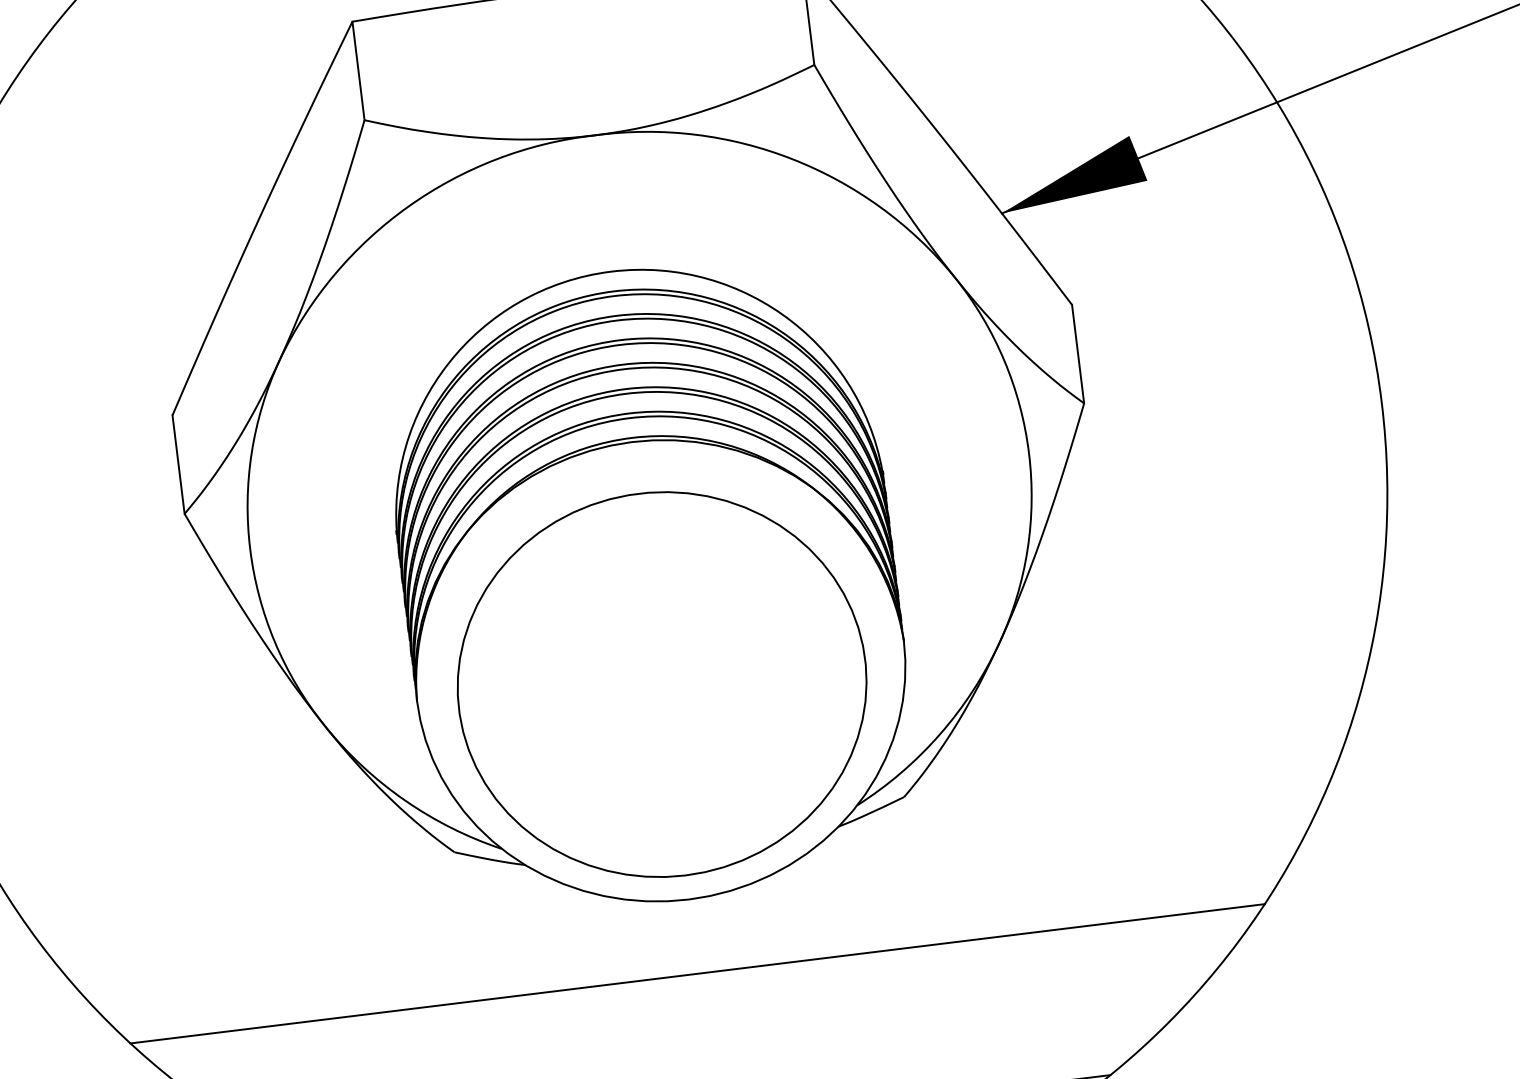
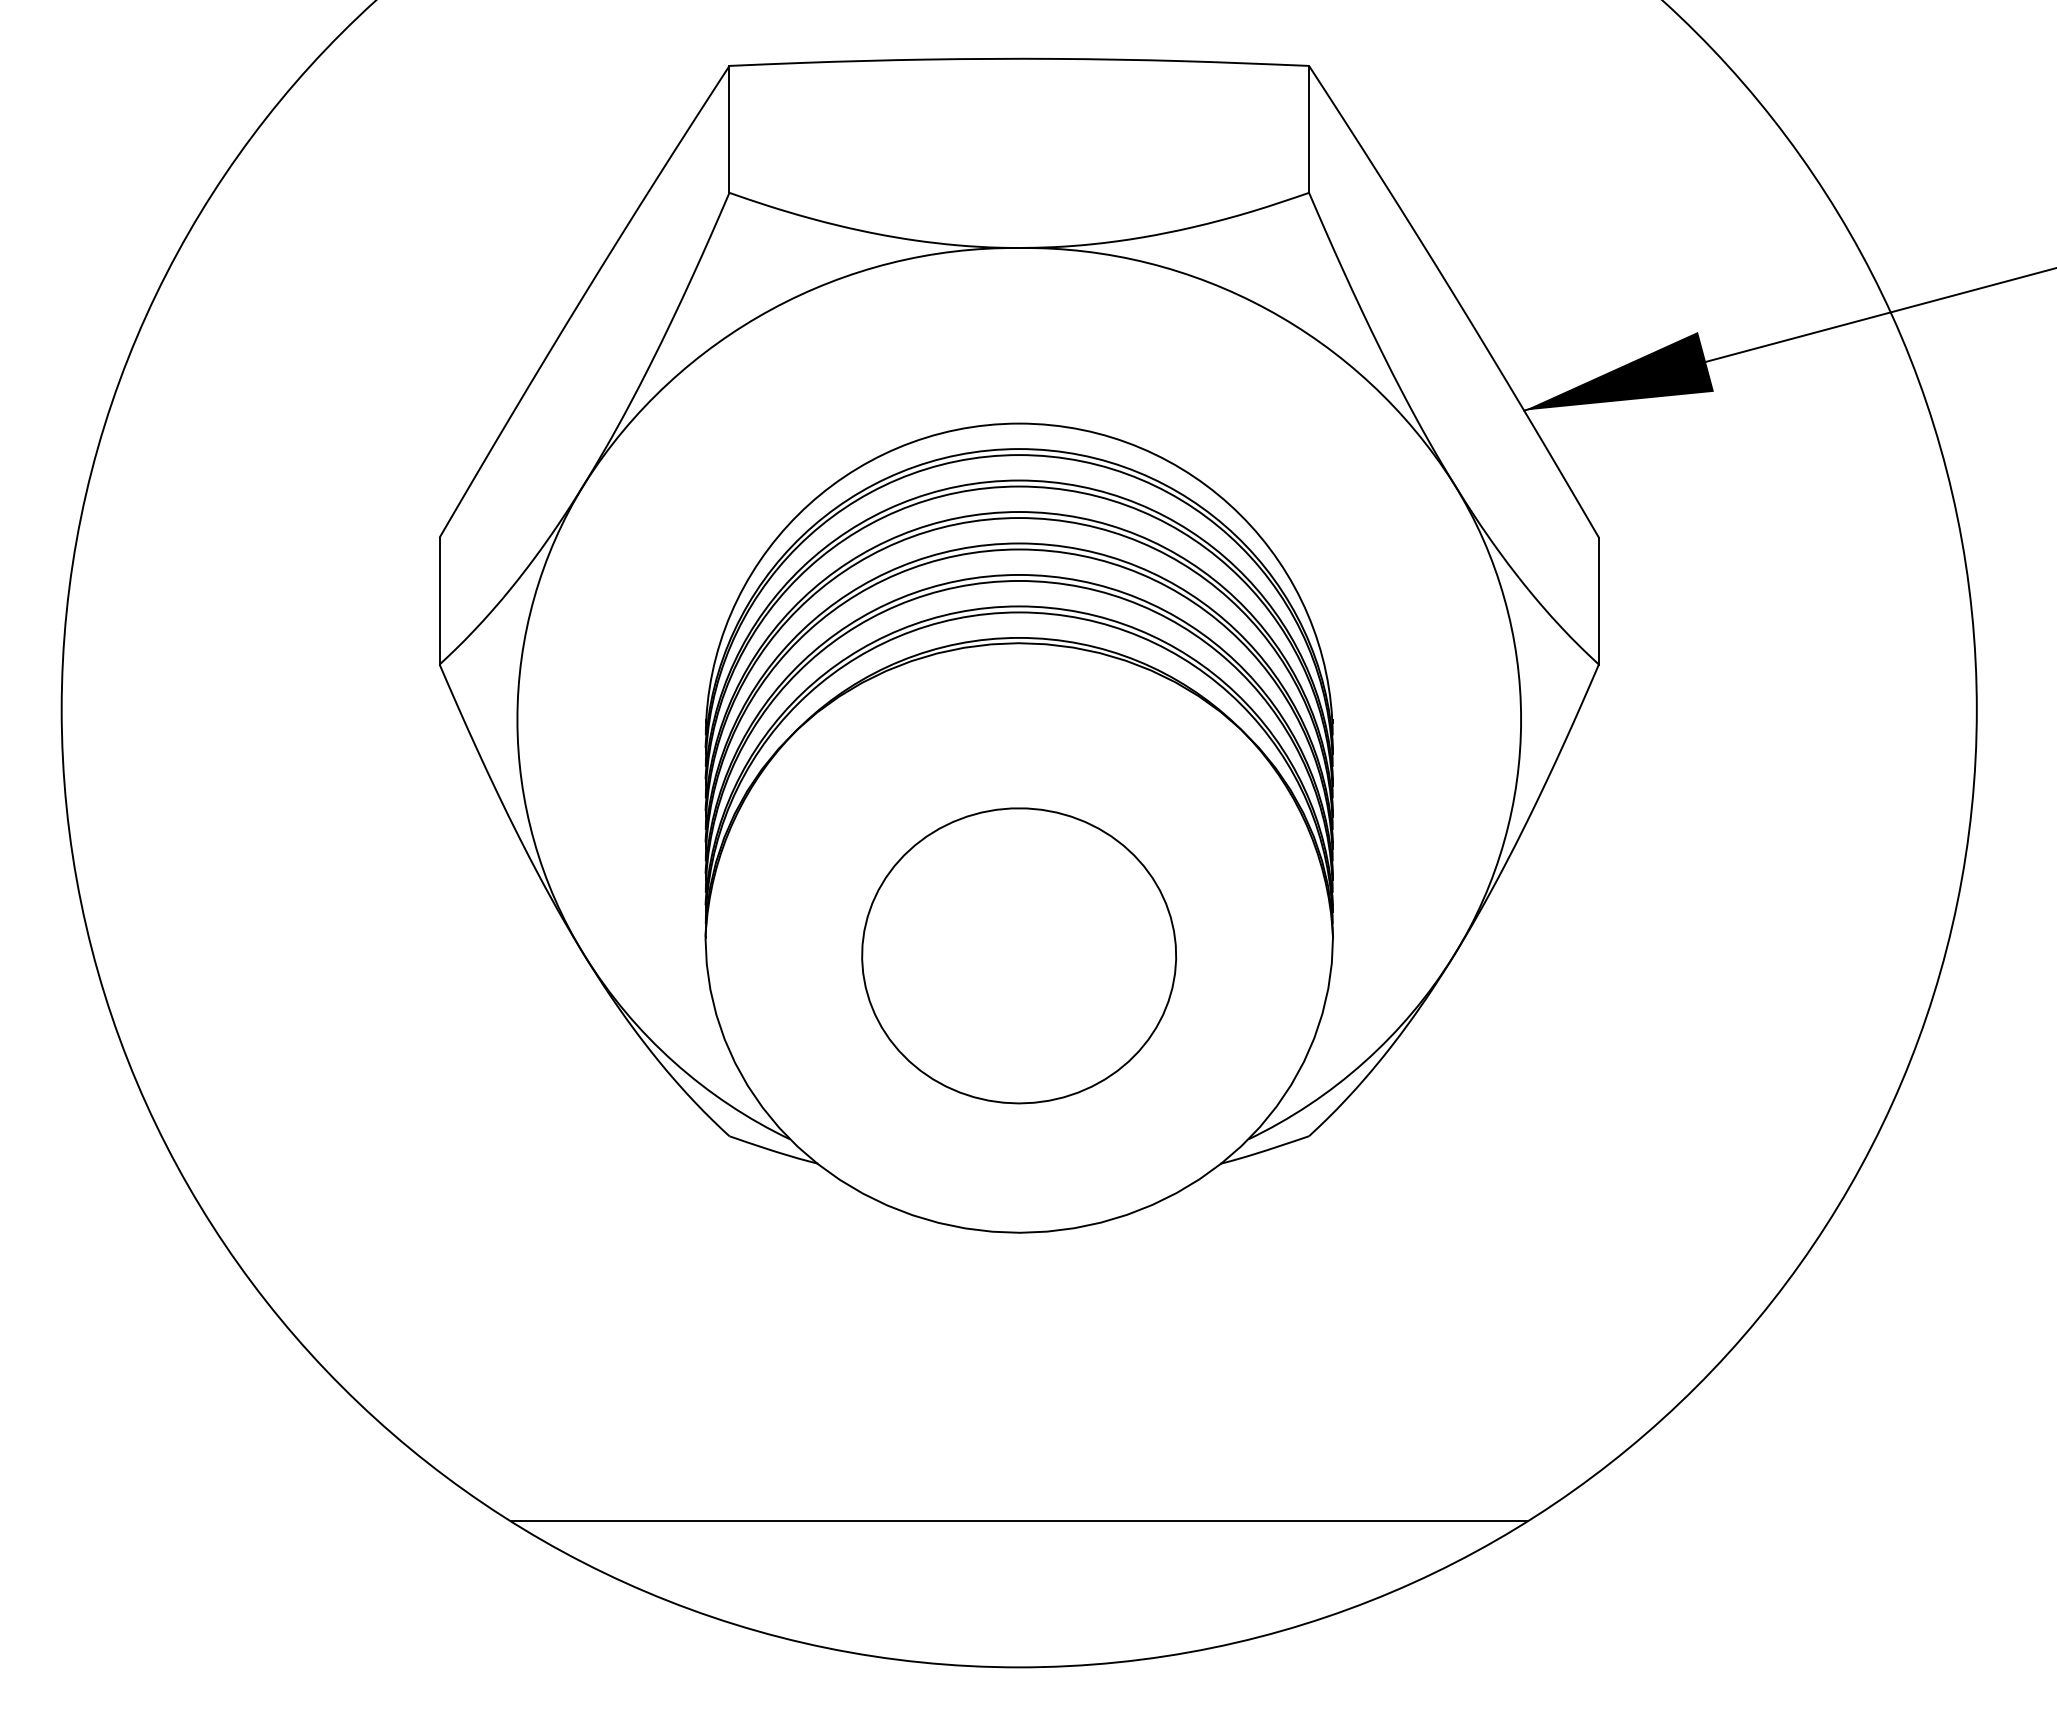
part: (661, 684) -> (1018, 955), size x0.6
line: (697, 973) -> (1019, 1328), removed

